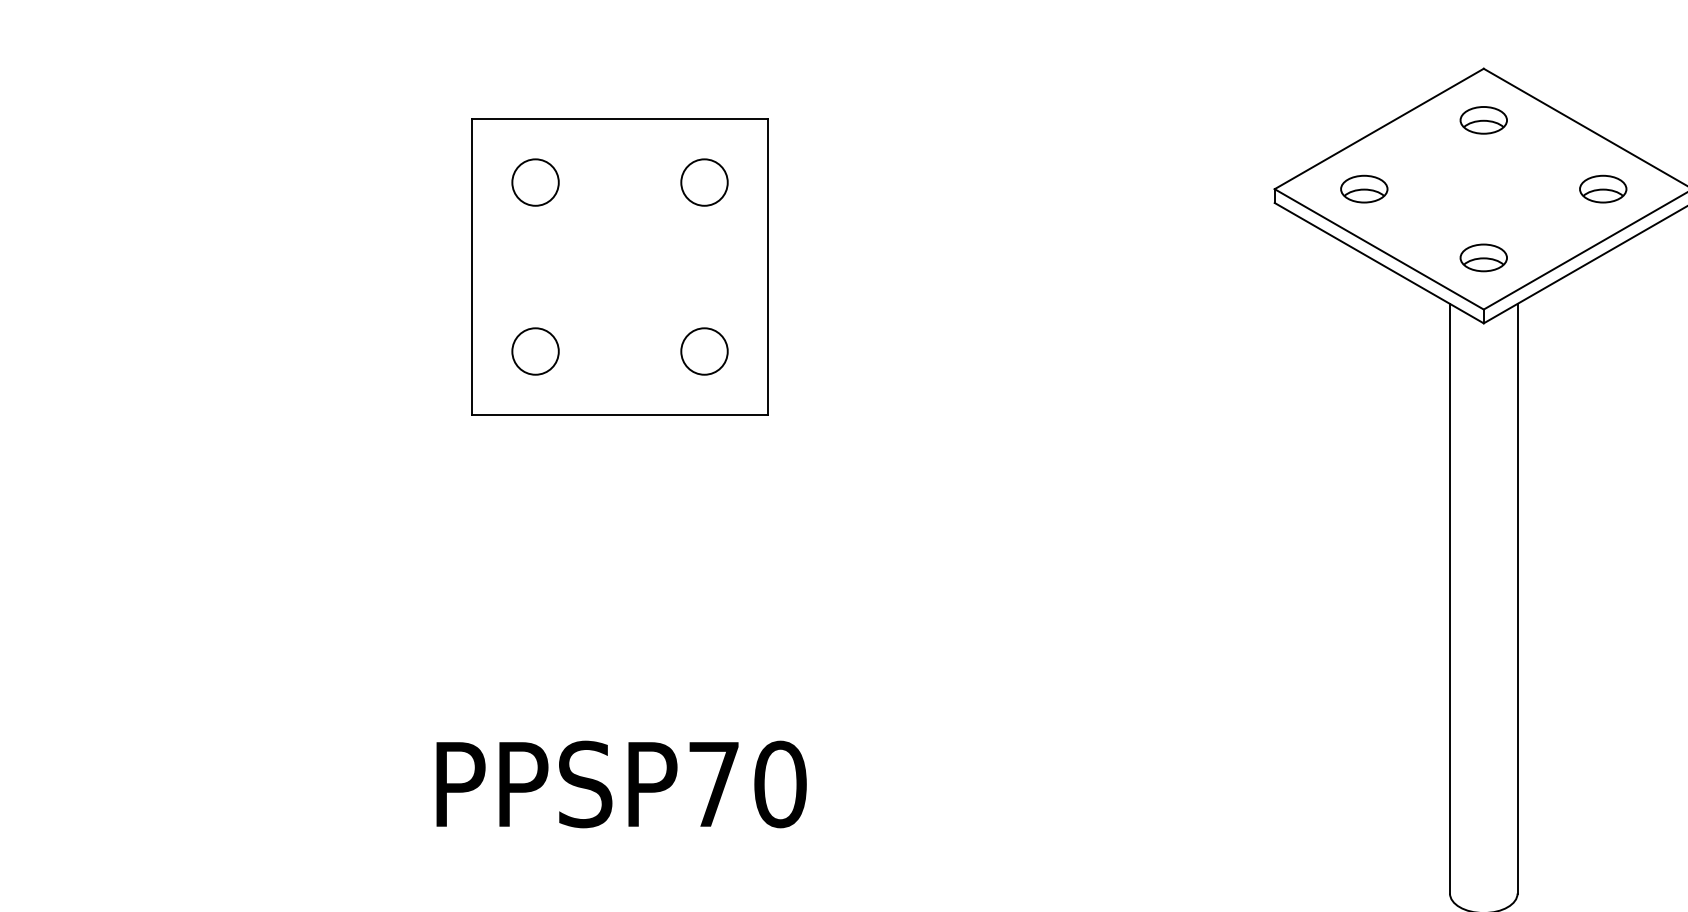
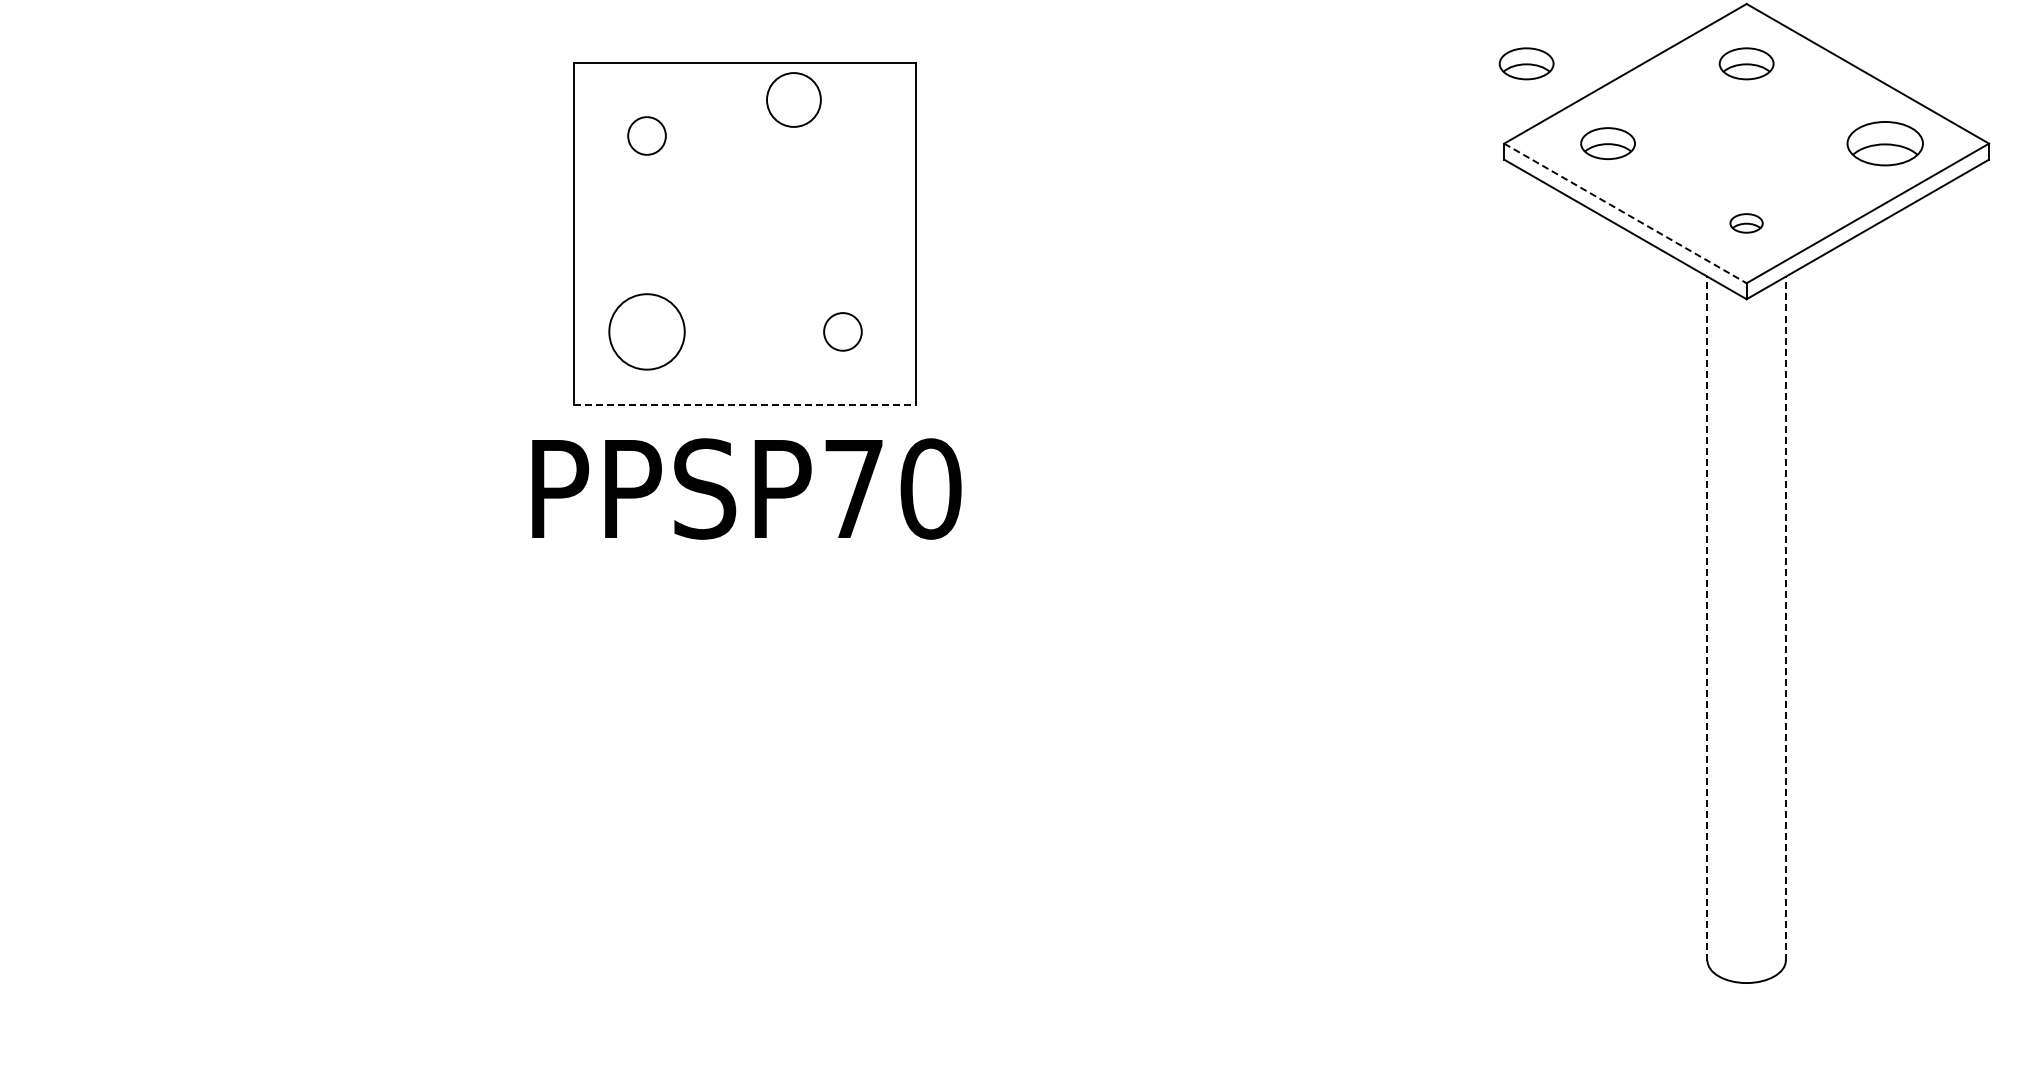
part: (1293, 120) -> (1526, 63), added
circle: (535, 182) -> (646, 135), size x0.7
circle: (704, 182) -> (793, 99), moved
part: (1602, 189) -> (1884, 143), size x1.4
line: (1379, 249) -> (1625, 213), solid -> dashed
part: (1483, 258) -> (1746, 223), size x0.6
circle: (535, 351) -> (646, 331), size x1.4
circle: (704, 351) -> (842, 331), size x0.7
line: (620, 414) -> (745, 405), solid -> dashed
line: (1450, 598) -> (1707, 618), solid -> dashed
line: (1517, 598) -> (1785, 618), solid -> dashed
text: (621, 784) -> (746, 488), moved

